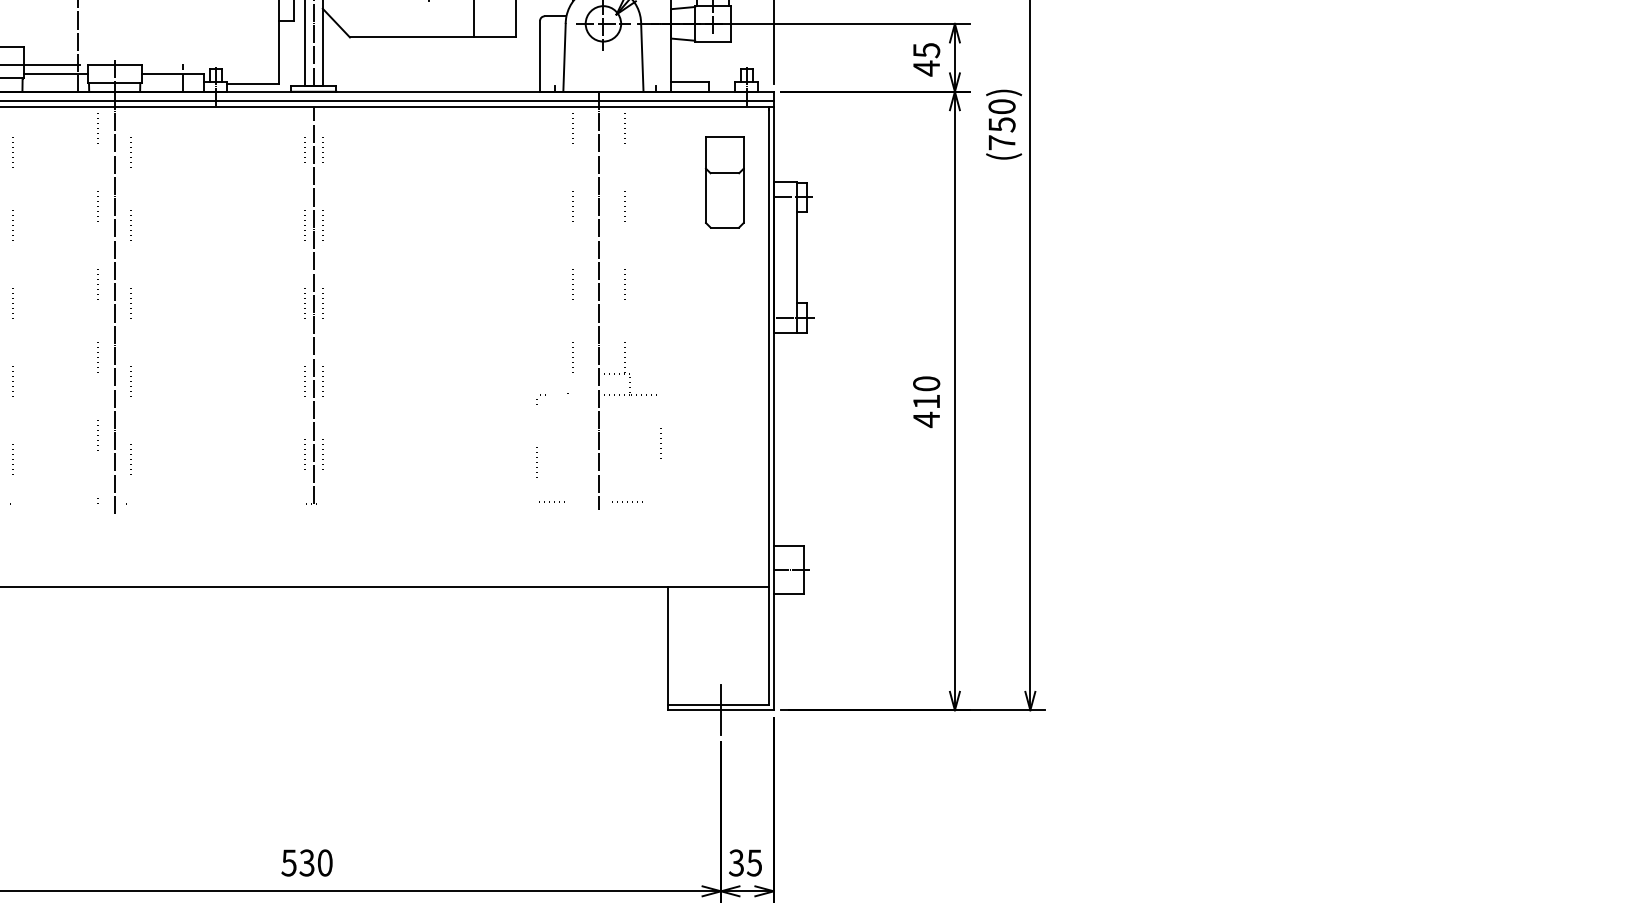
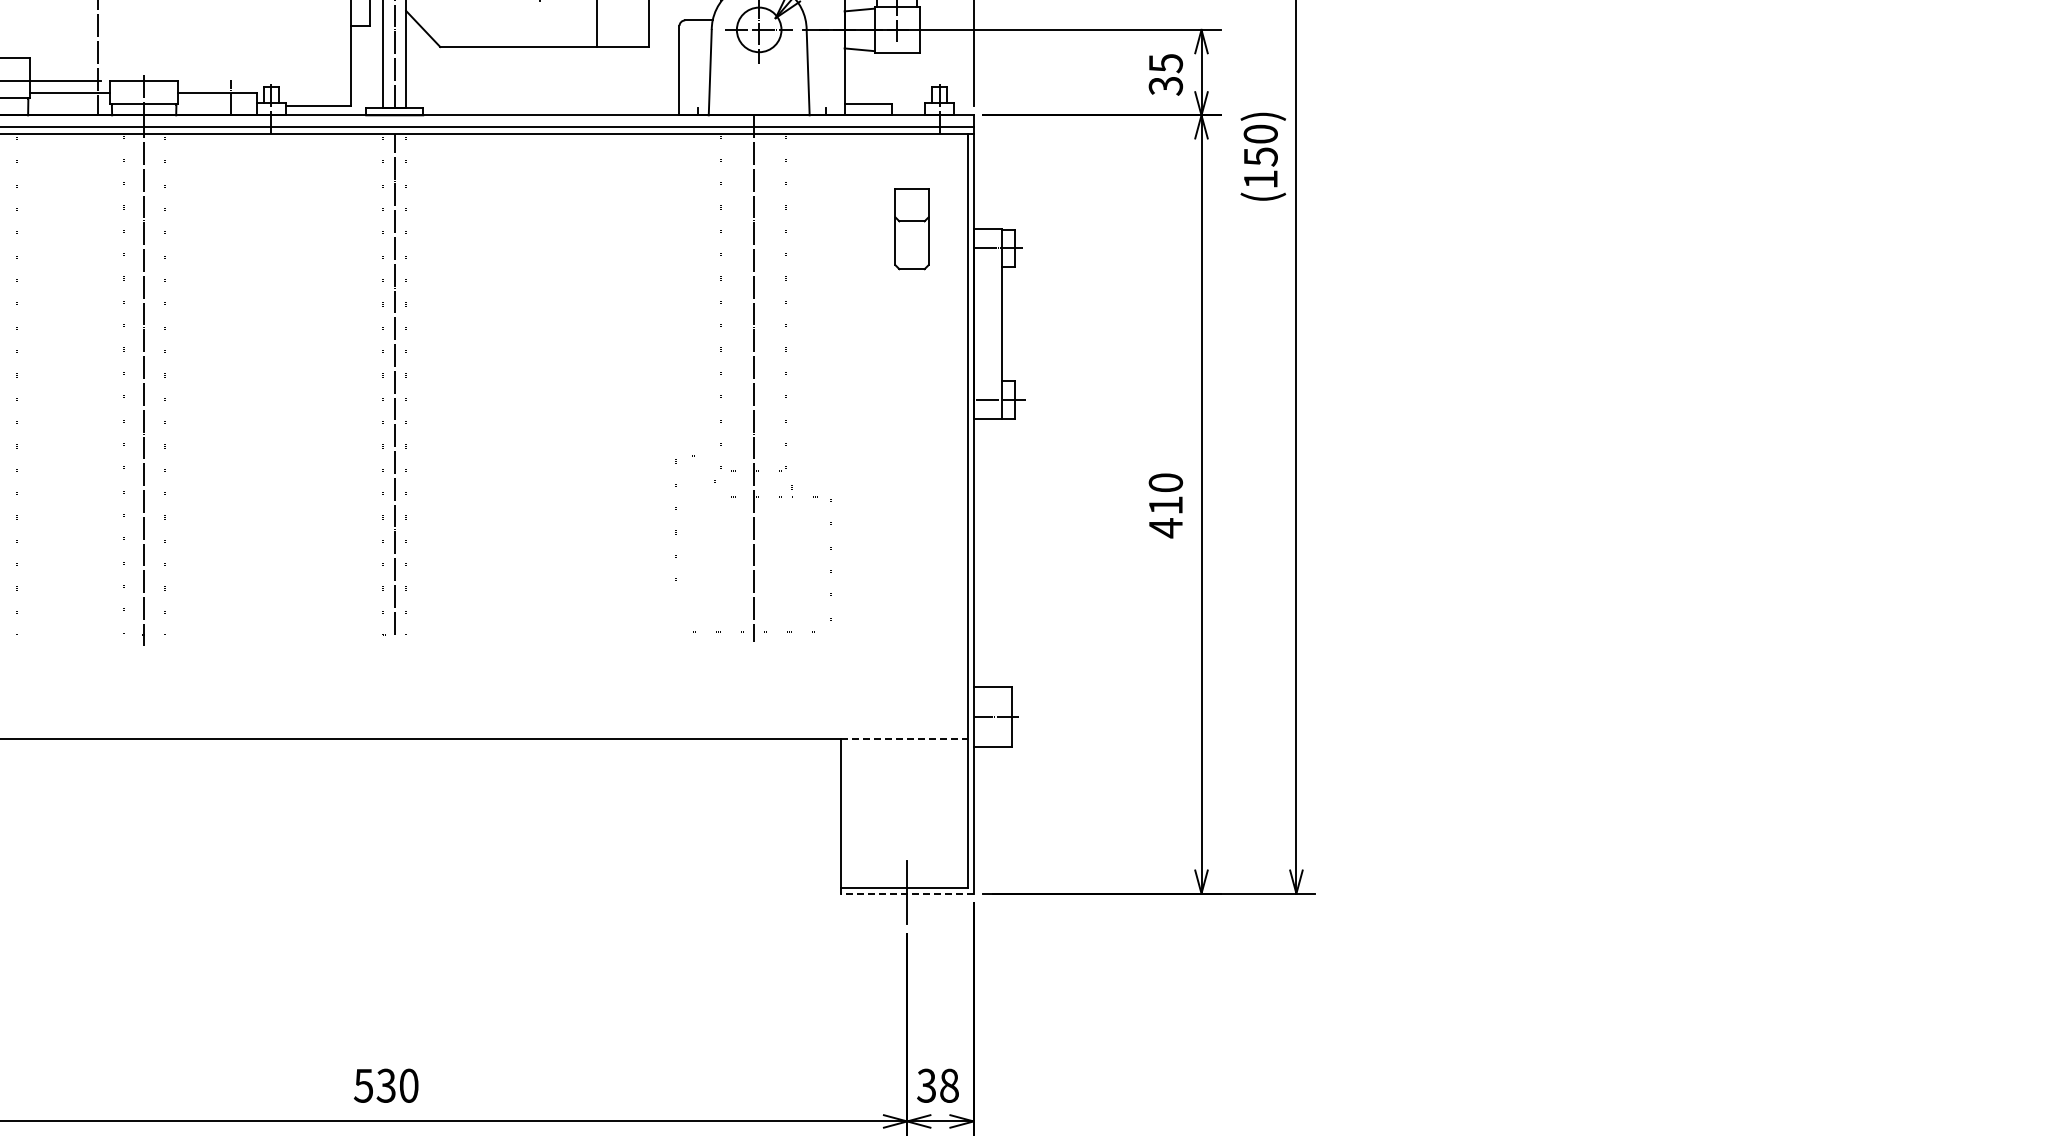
text: (926, 68) -> (1165, 86), 45 -> 35
text: (1001, 142) -> (1260, 179), (750) -> (150)
part: (724, 182) -> (911, 229), size x0.7
part: (537, 437) -> (676, 509), moved
line: (718, 586) -> (904, 738), solid -> dashed
line: (720, 710) -> (906, 893), solid -> dashed
text: (753, 862) -> (948, 1085), 35 -> 38

